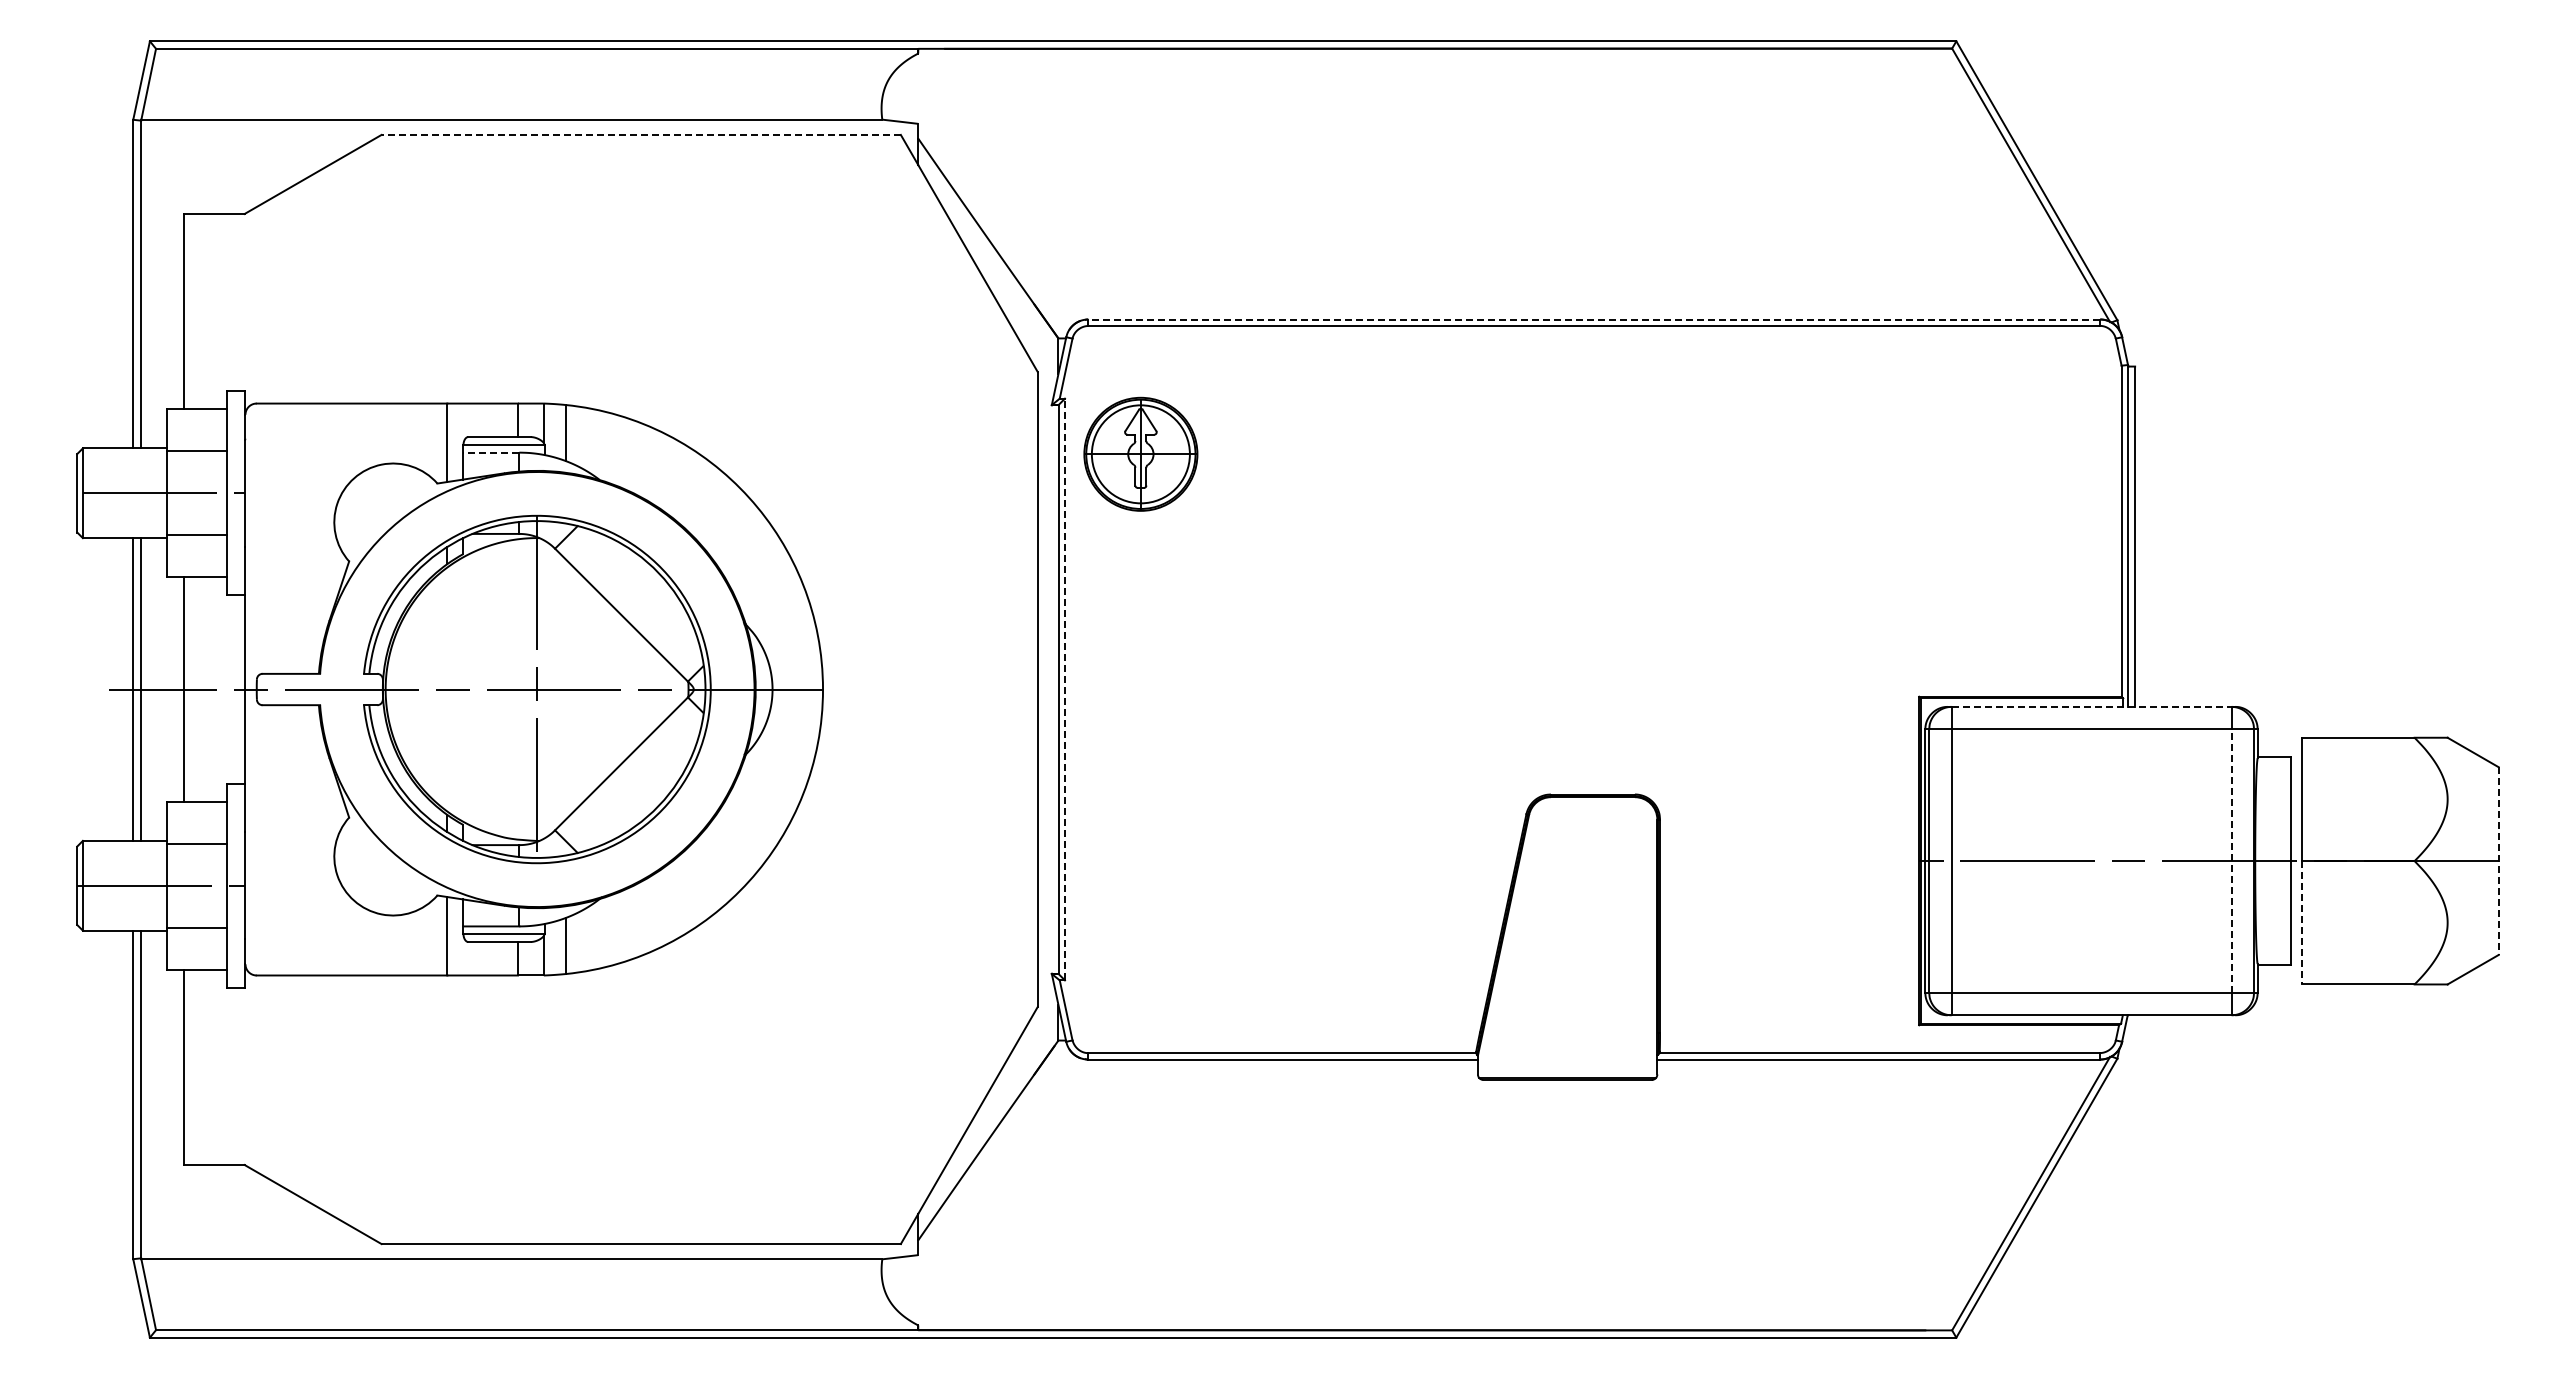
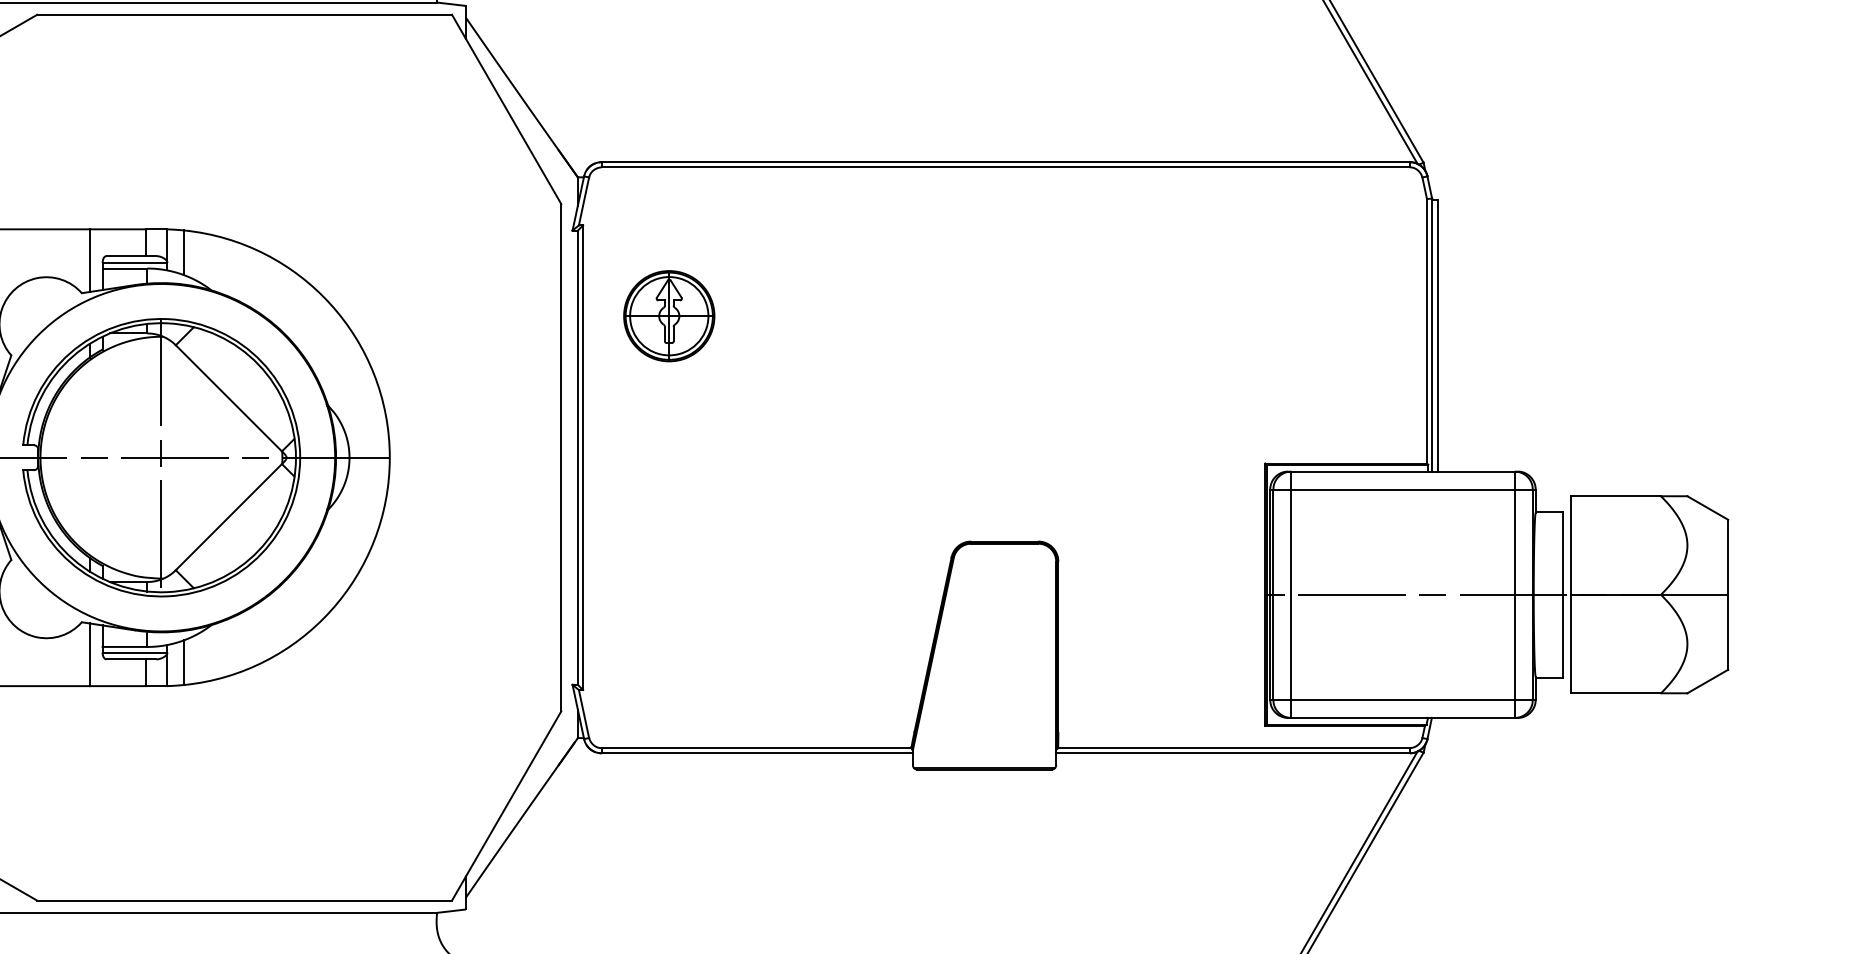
line: (641, 134) -> (244, 14), dashed -> solid
line: (1594, 319) -> (1006, 162), dashed -> solid
line: (491, 452) -> (125, 268), dashed -> solid
part: (1140, 453) -> (668, 315), moved
line: (1064, 689) -> (582, 457), dashed -> solid
line: (2091, 706) -> (1402, 471), dashed -> solid
line: (2231, 861) -> (1514, 595), dashed -> solid
line: (2498, 861) -> (1728, 595), dashed -> solid
line: (2302, 922) -> (1571, 643), dashed -> solid

